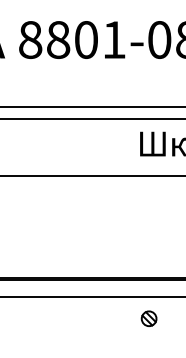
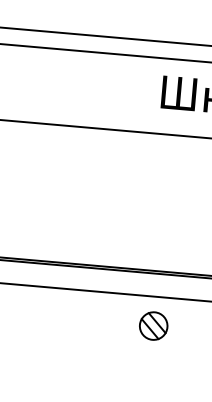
part: (148, 318) -> (152, 325), size x1.4

